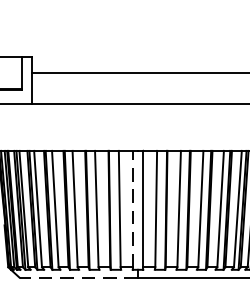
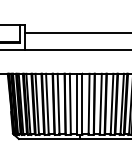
line: (133, 208) -> (77, 103), dashed -> solid
line: (77, 278) -> (48, 139), dashed -> solid

